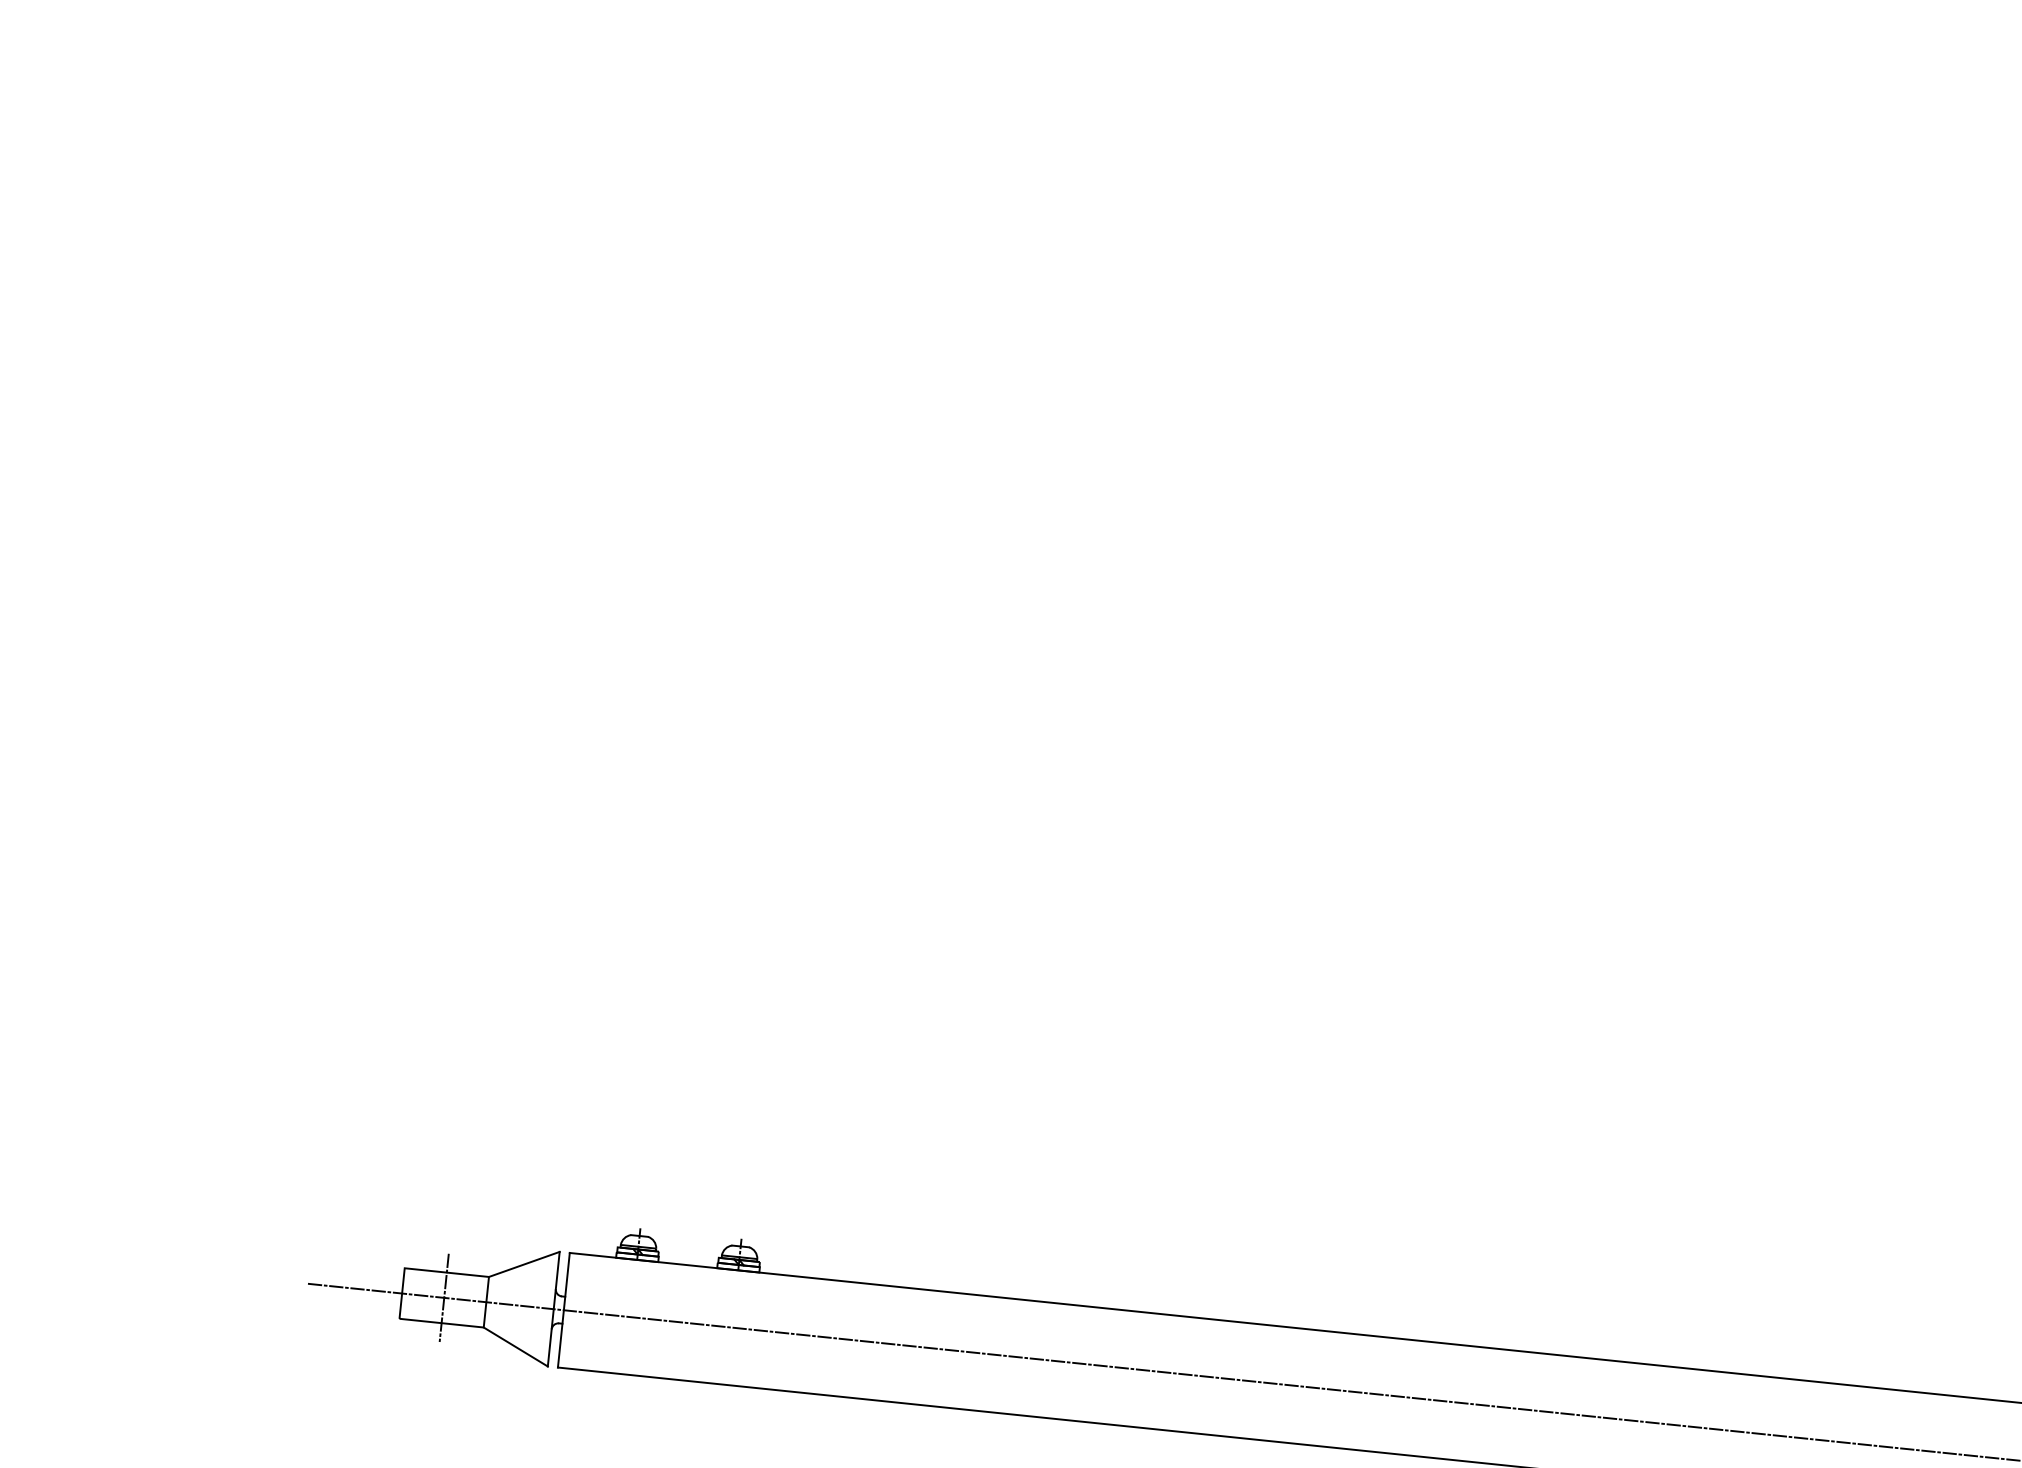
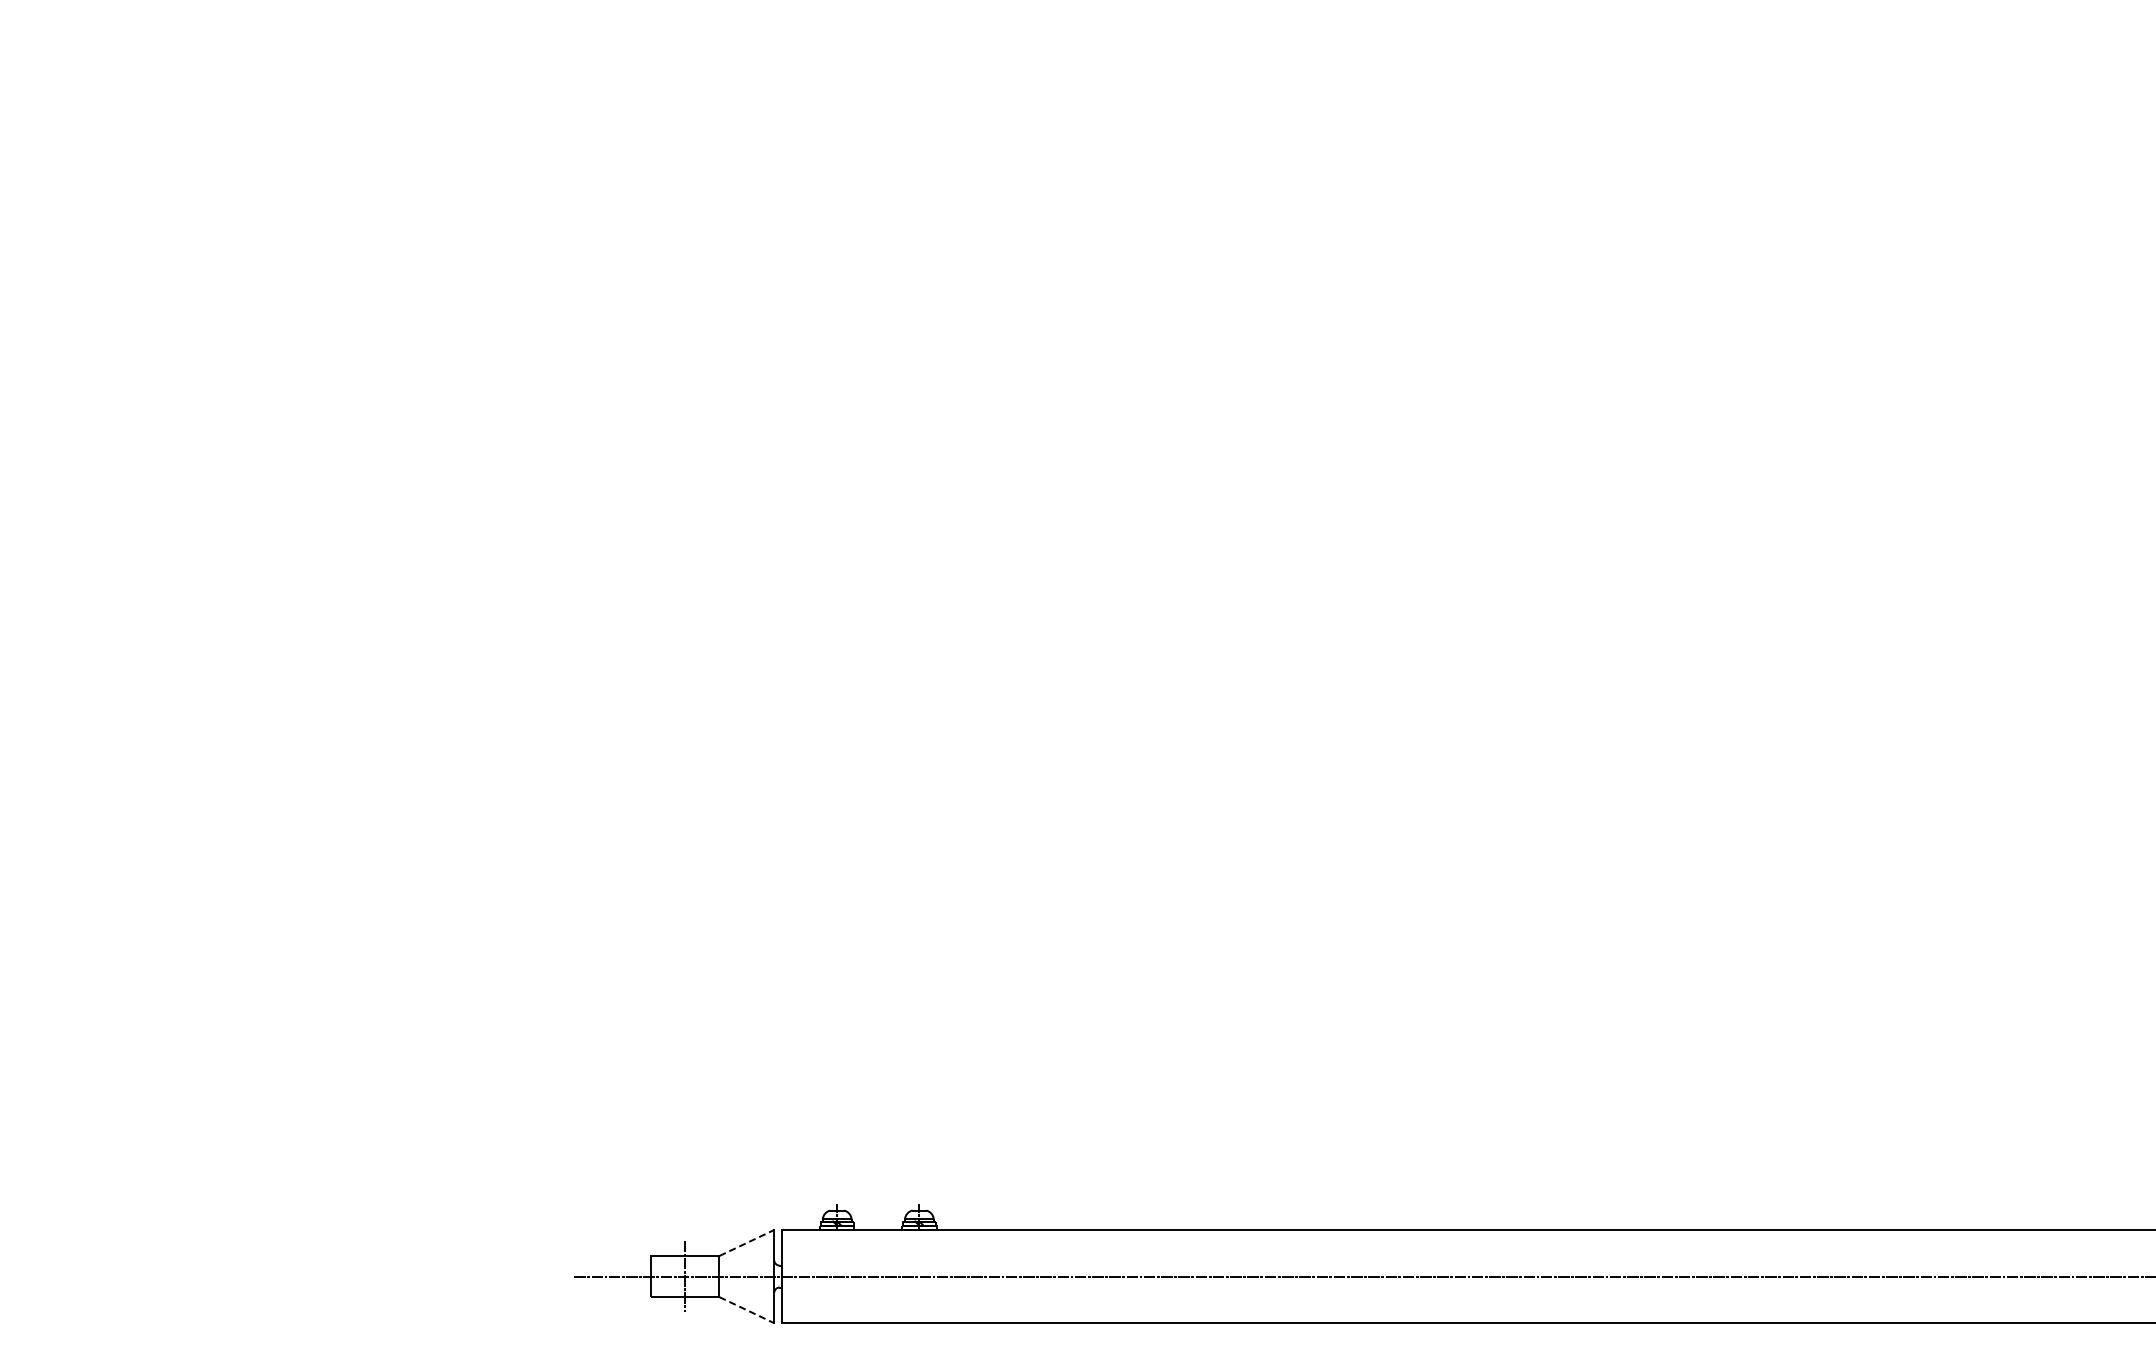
line: (525, 1263) -> (747, 1242), solid -> dashed
line: (516, 1347) -> (747, 1310), solid -> dashed

